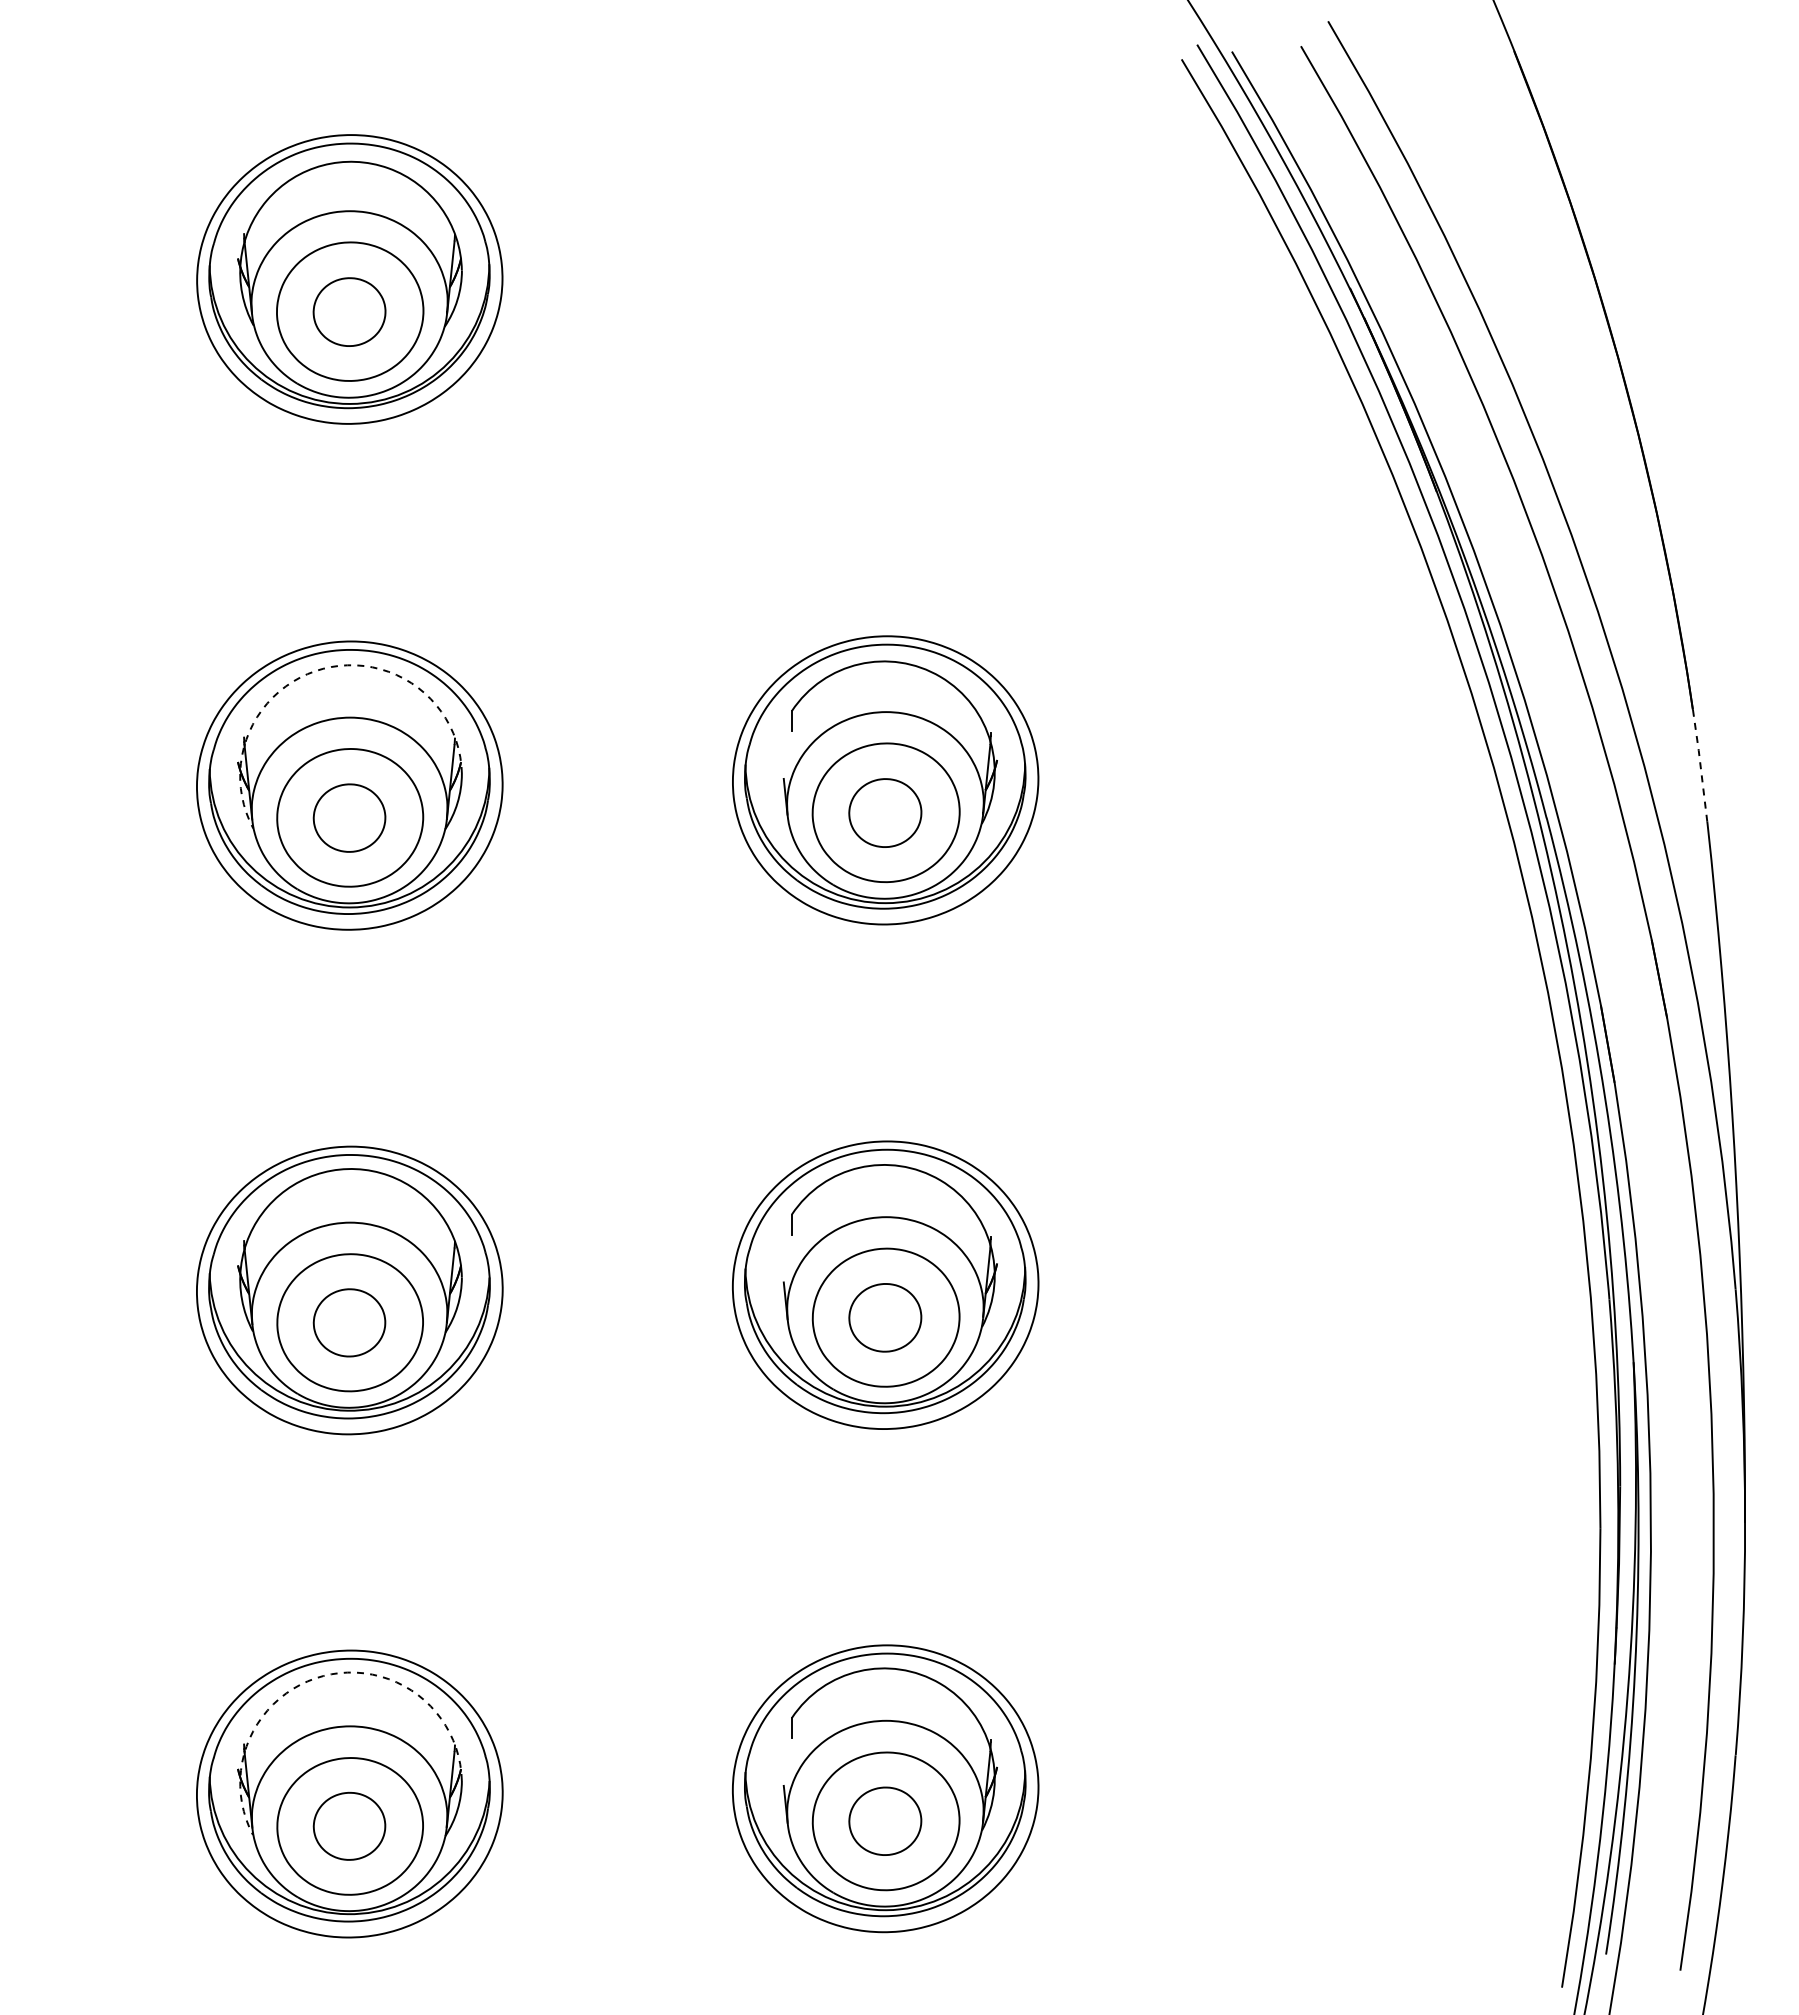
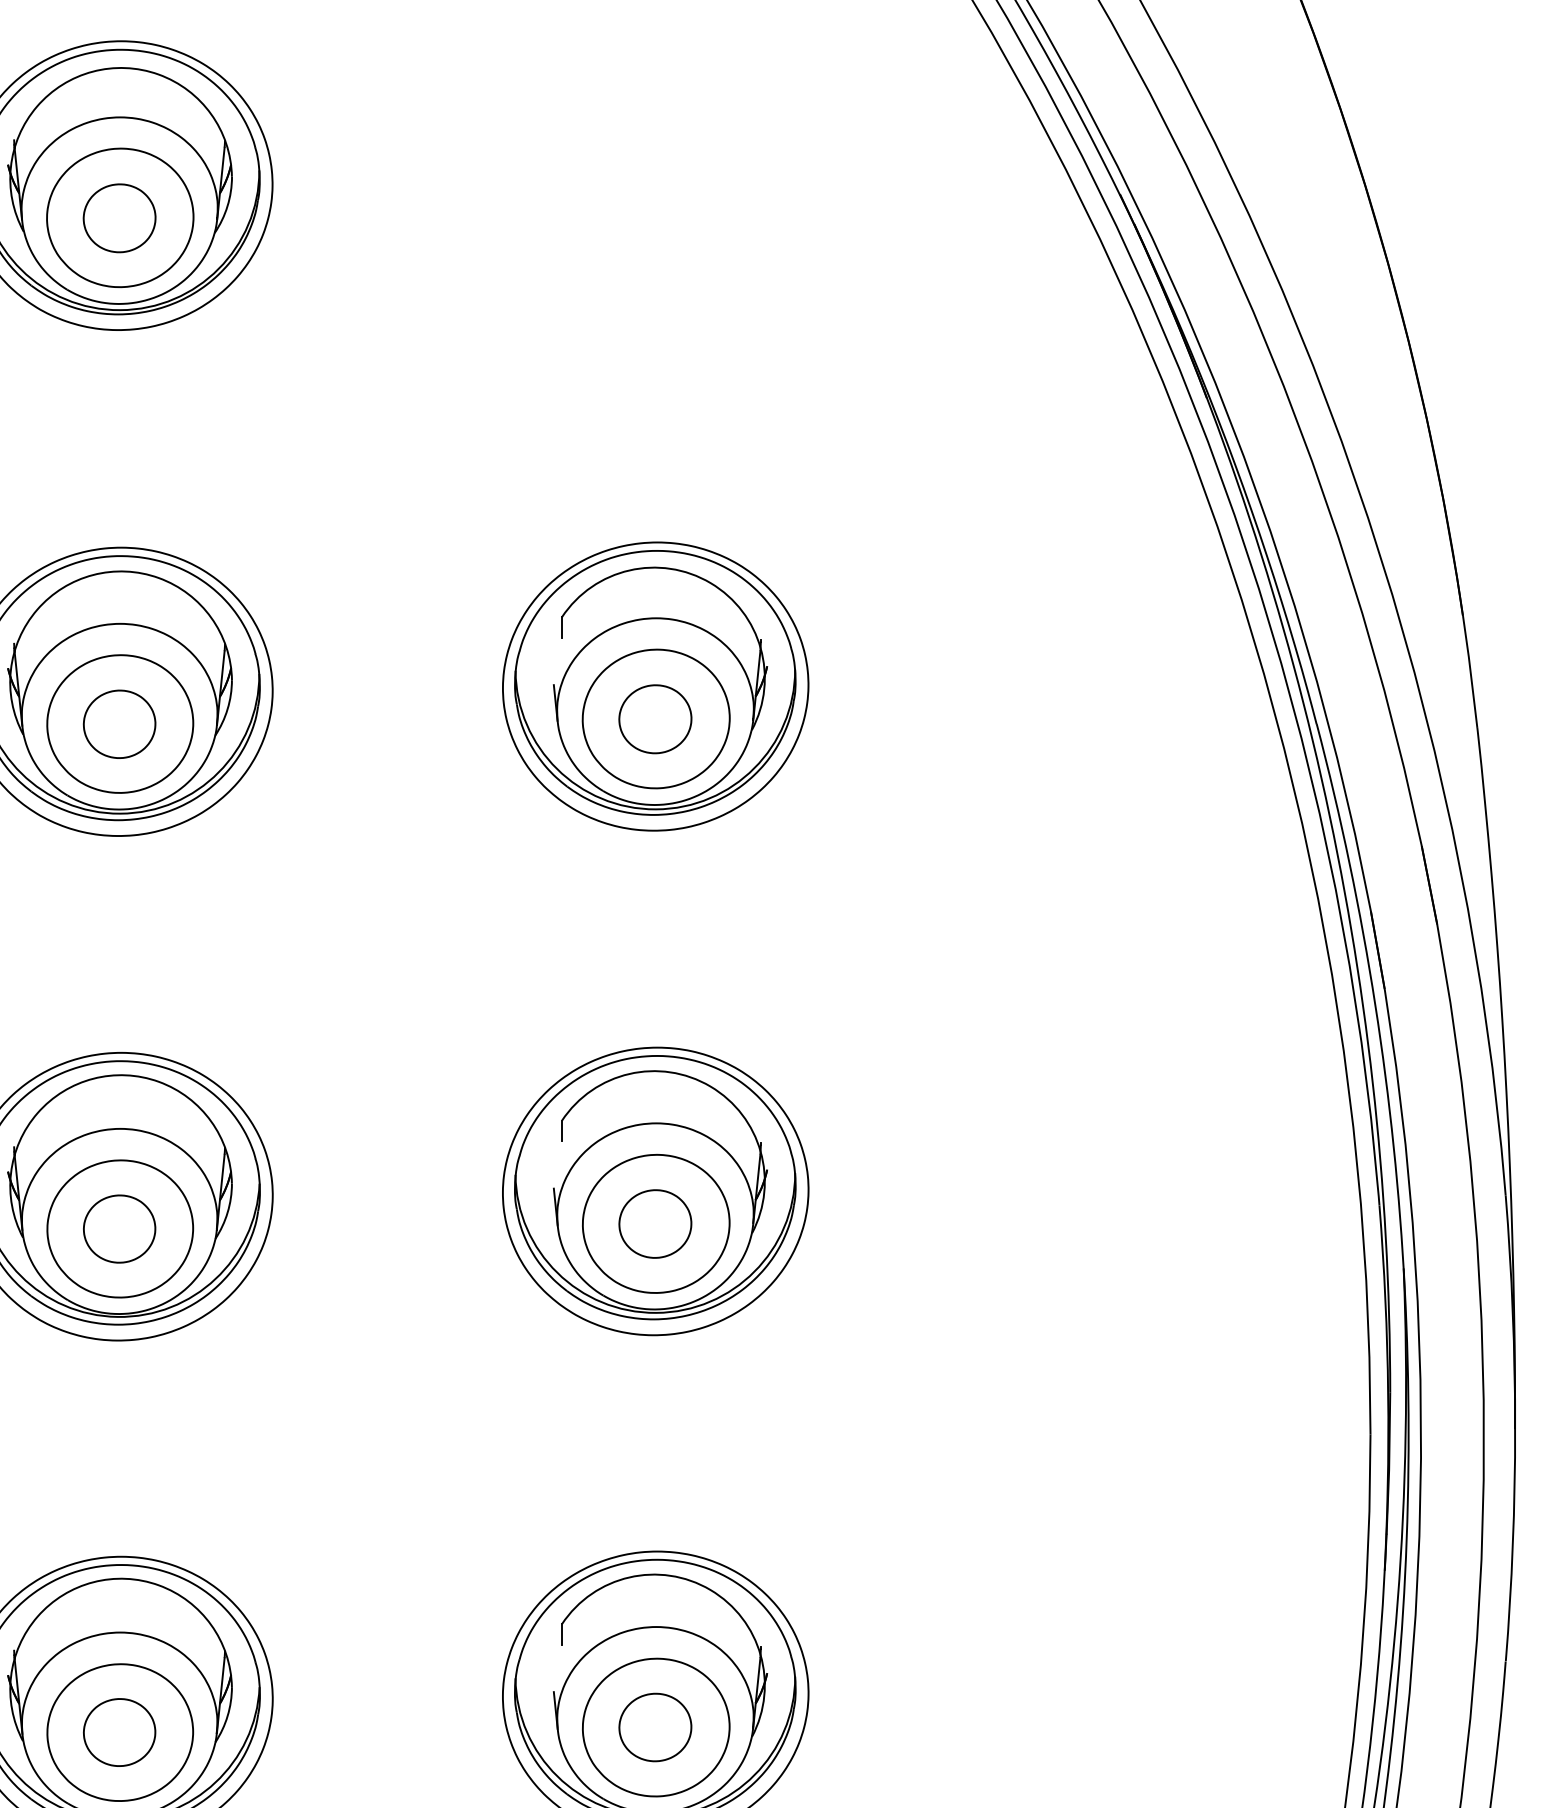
arc: (323, 668) -> (93, 574), dashed -> solid
line: (1700, 764) -> (1470, 670), dashed -> solid
arc: (323, 1676) -> (93, 1582), dashed -> solid

